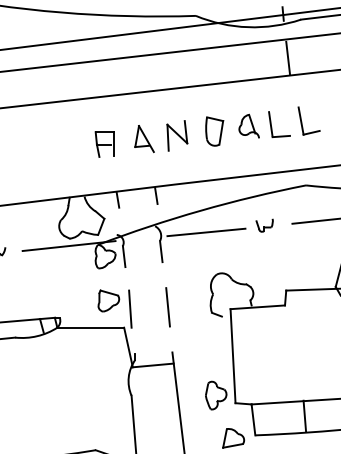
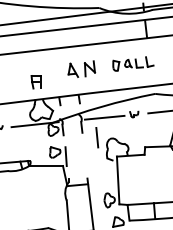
part: (263, 125) -> (133, 63), size x0.7
part: (103, 145) -> (35, 82), moved
line: (168, 306) -> (97, 137), moved

